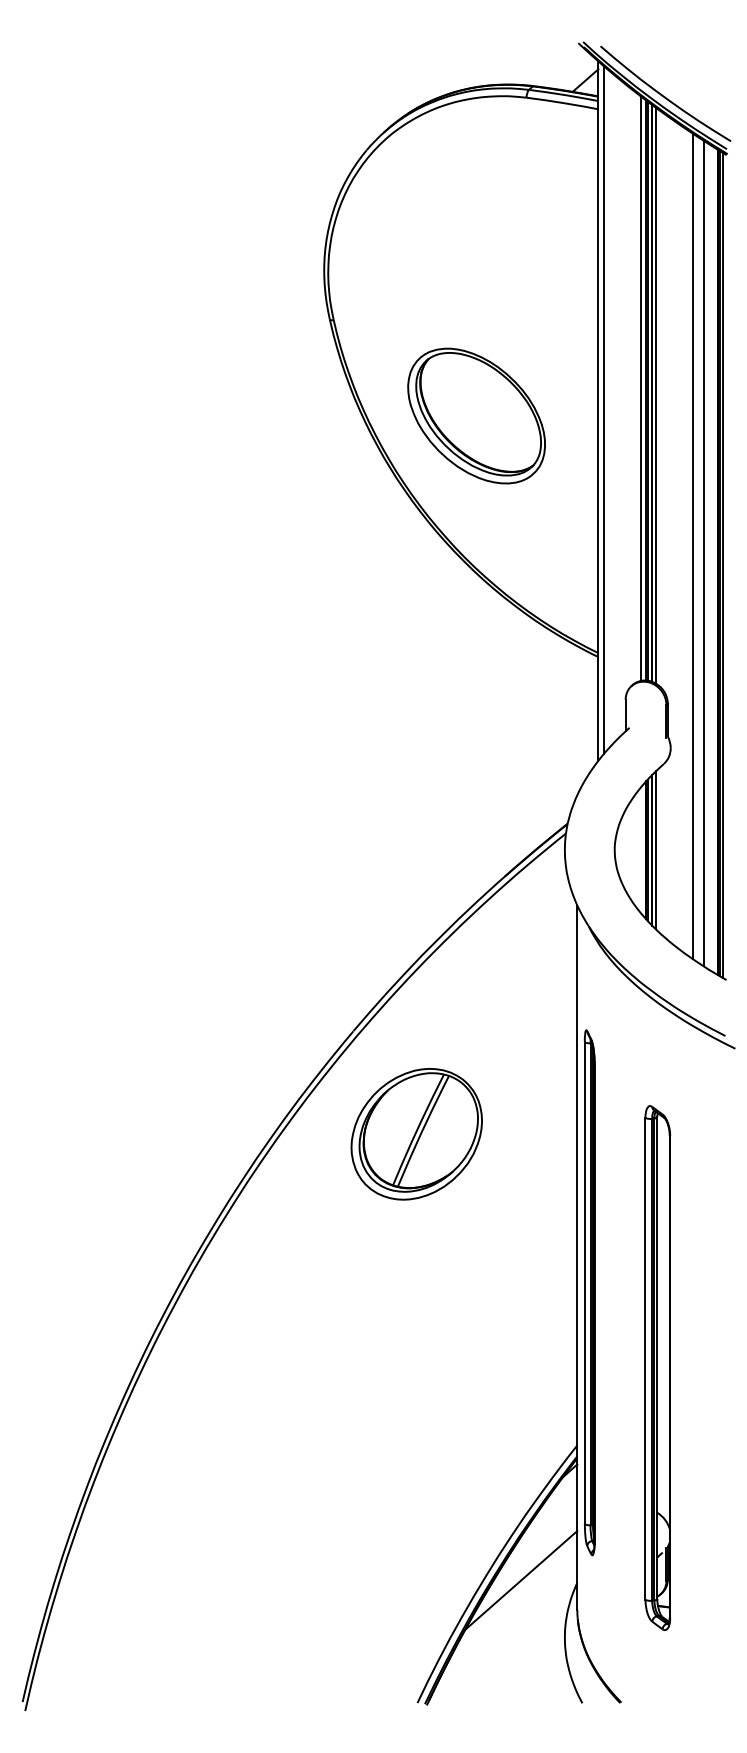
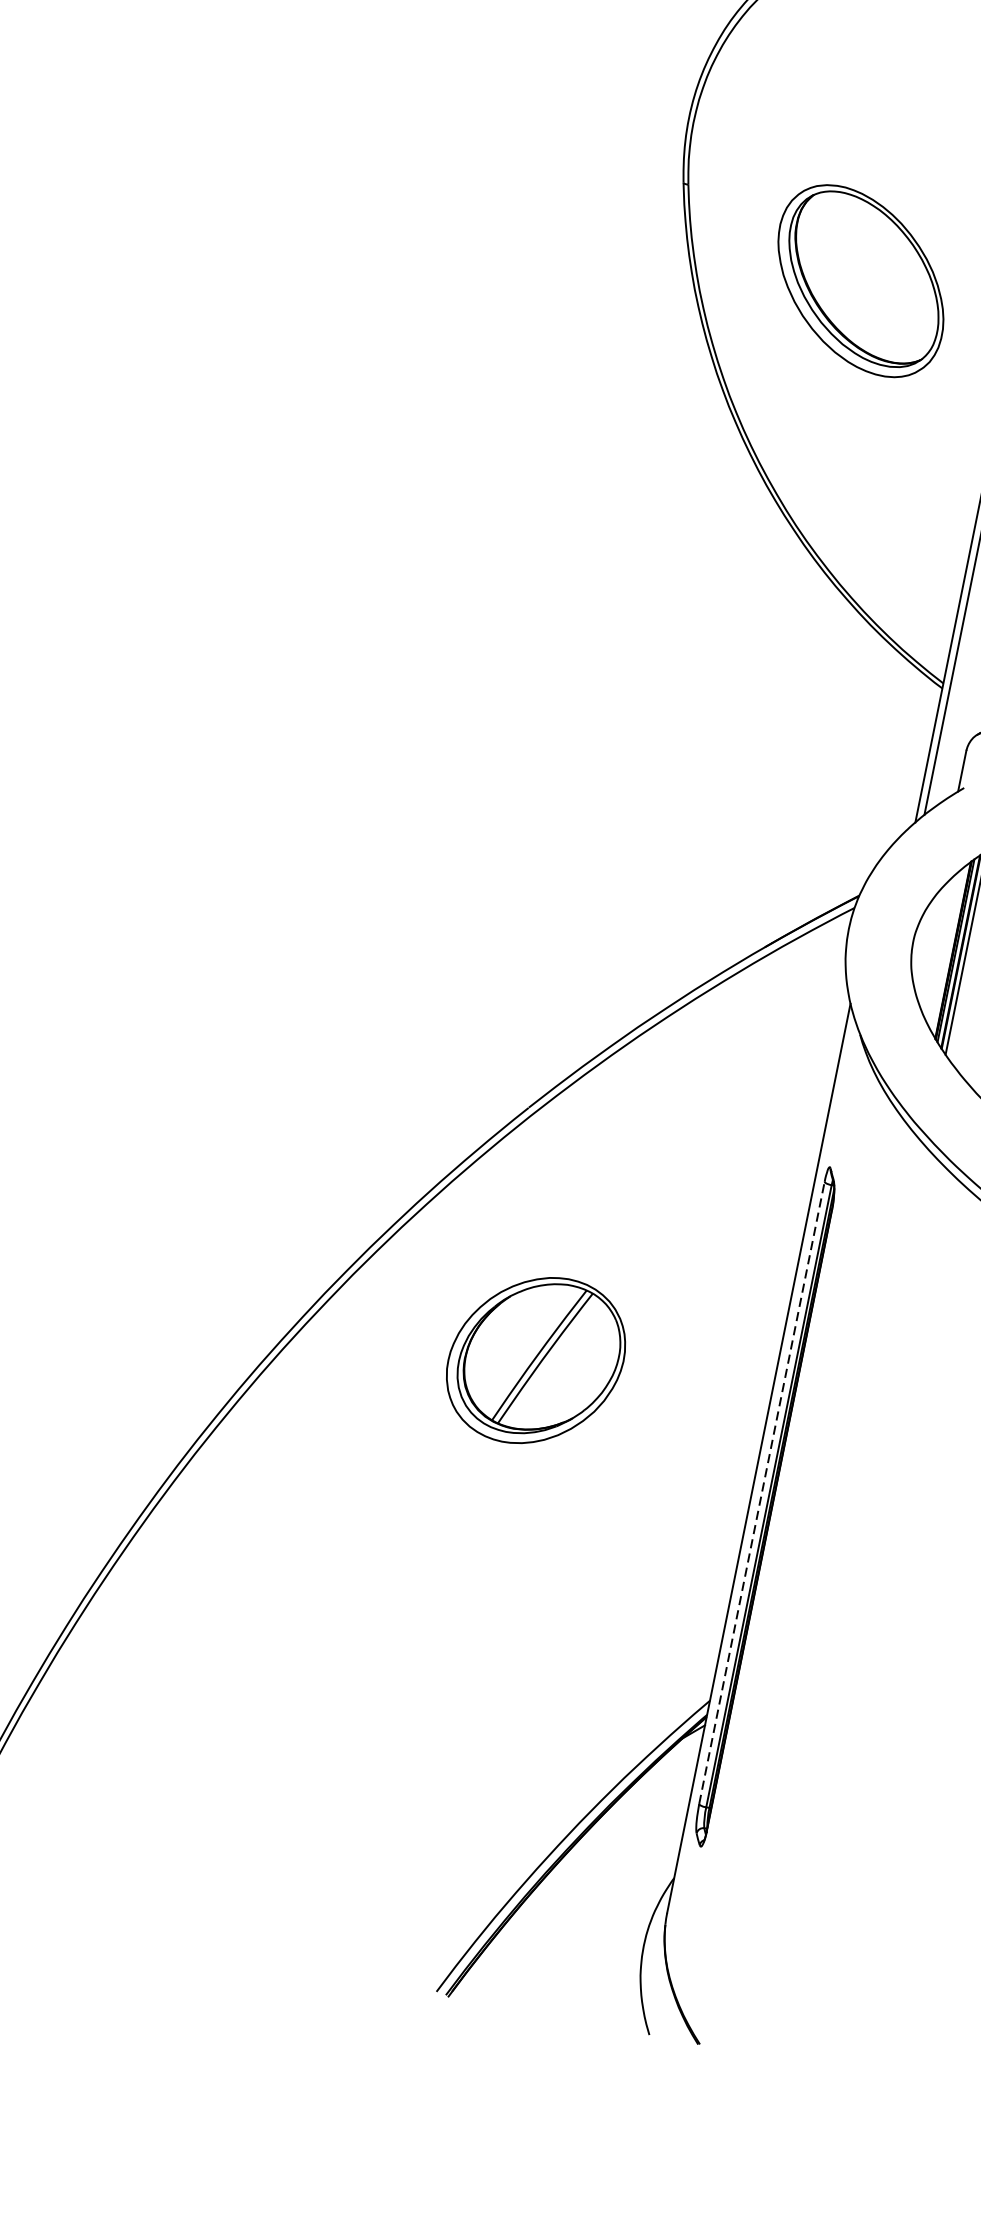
part: (476, 415) -> (860, 280), moved
part: (416, 1134) -> (535, 1360), moved
line: (584, 1282) -> (761, 1492), solid -> dashed
part: (657, 1367) -> (833, 1621), removed
line: (521, 1580) -> (602, 1860), removed

